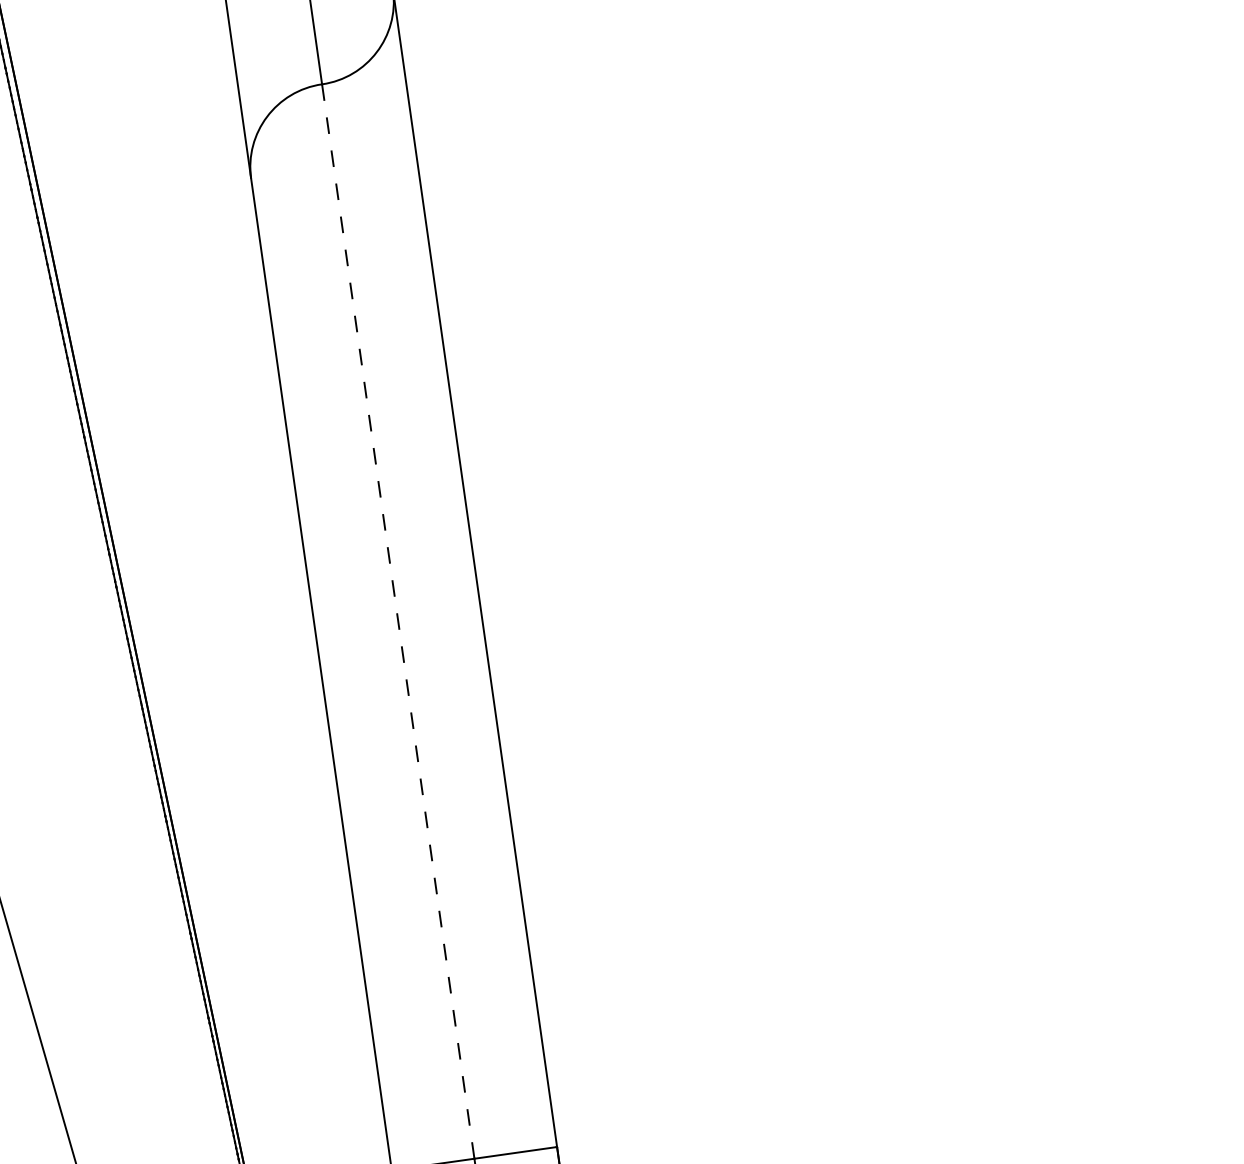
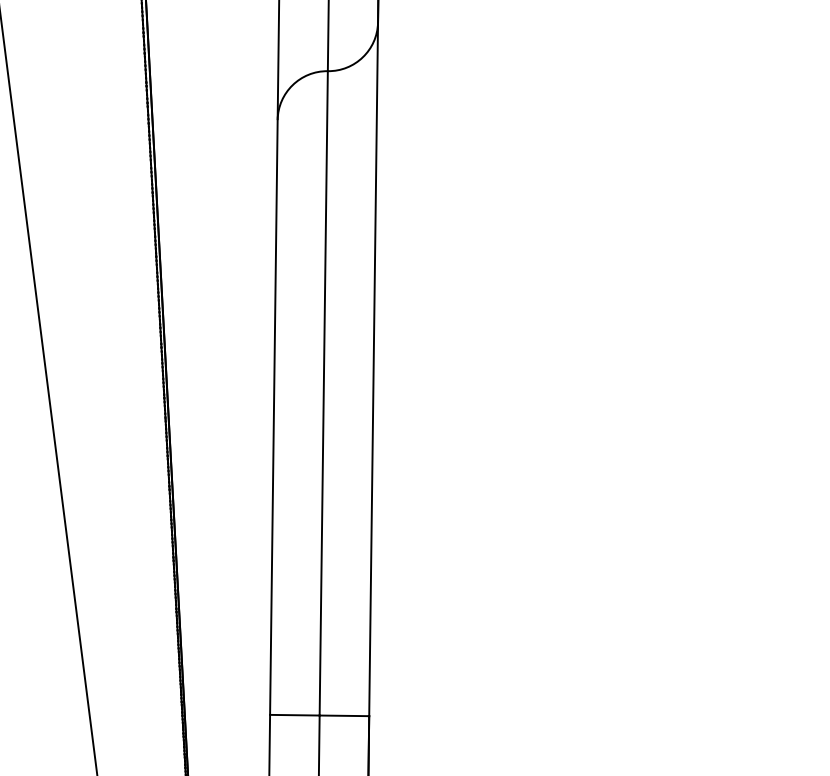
line: (397, 620) -> (323, 392), dashed -> solid

